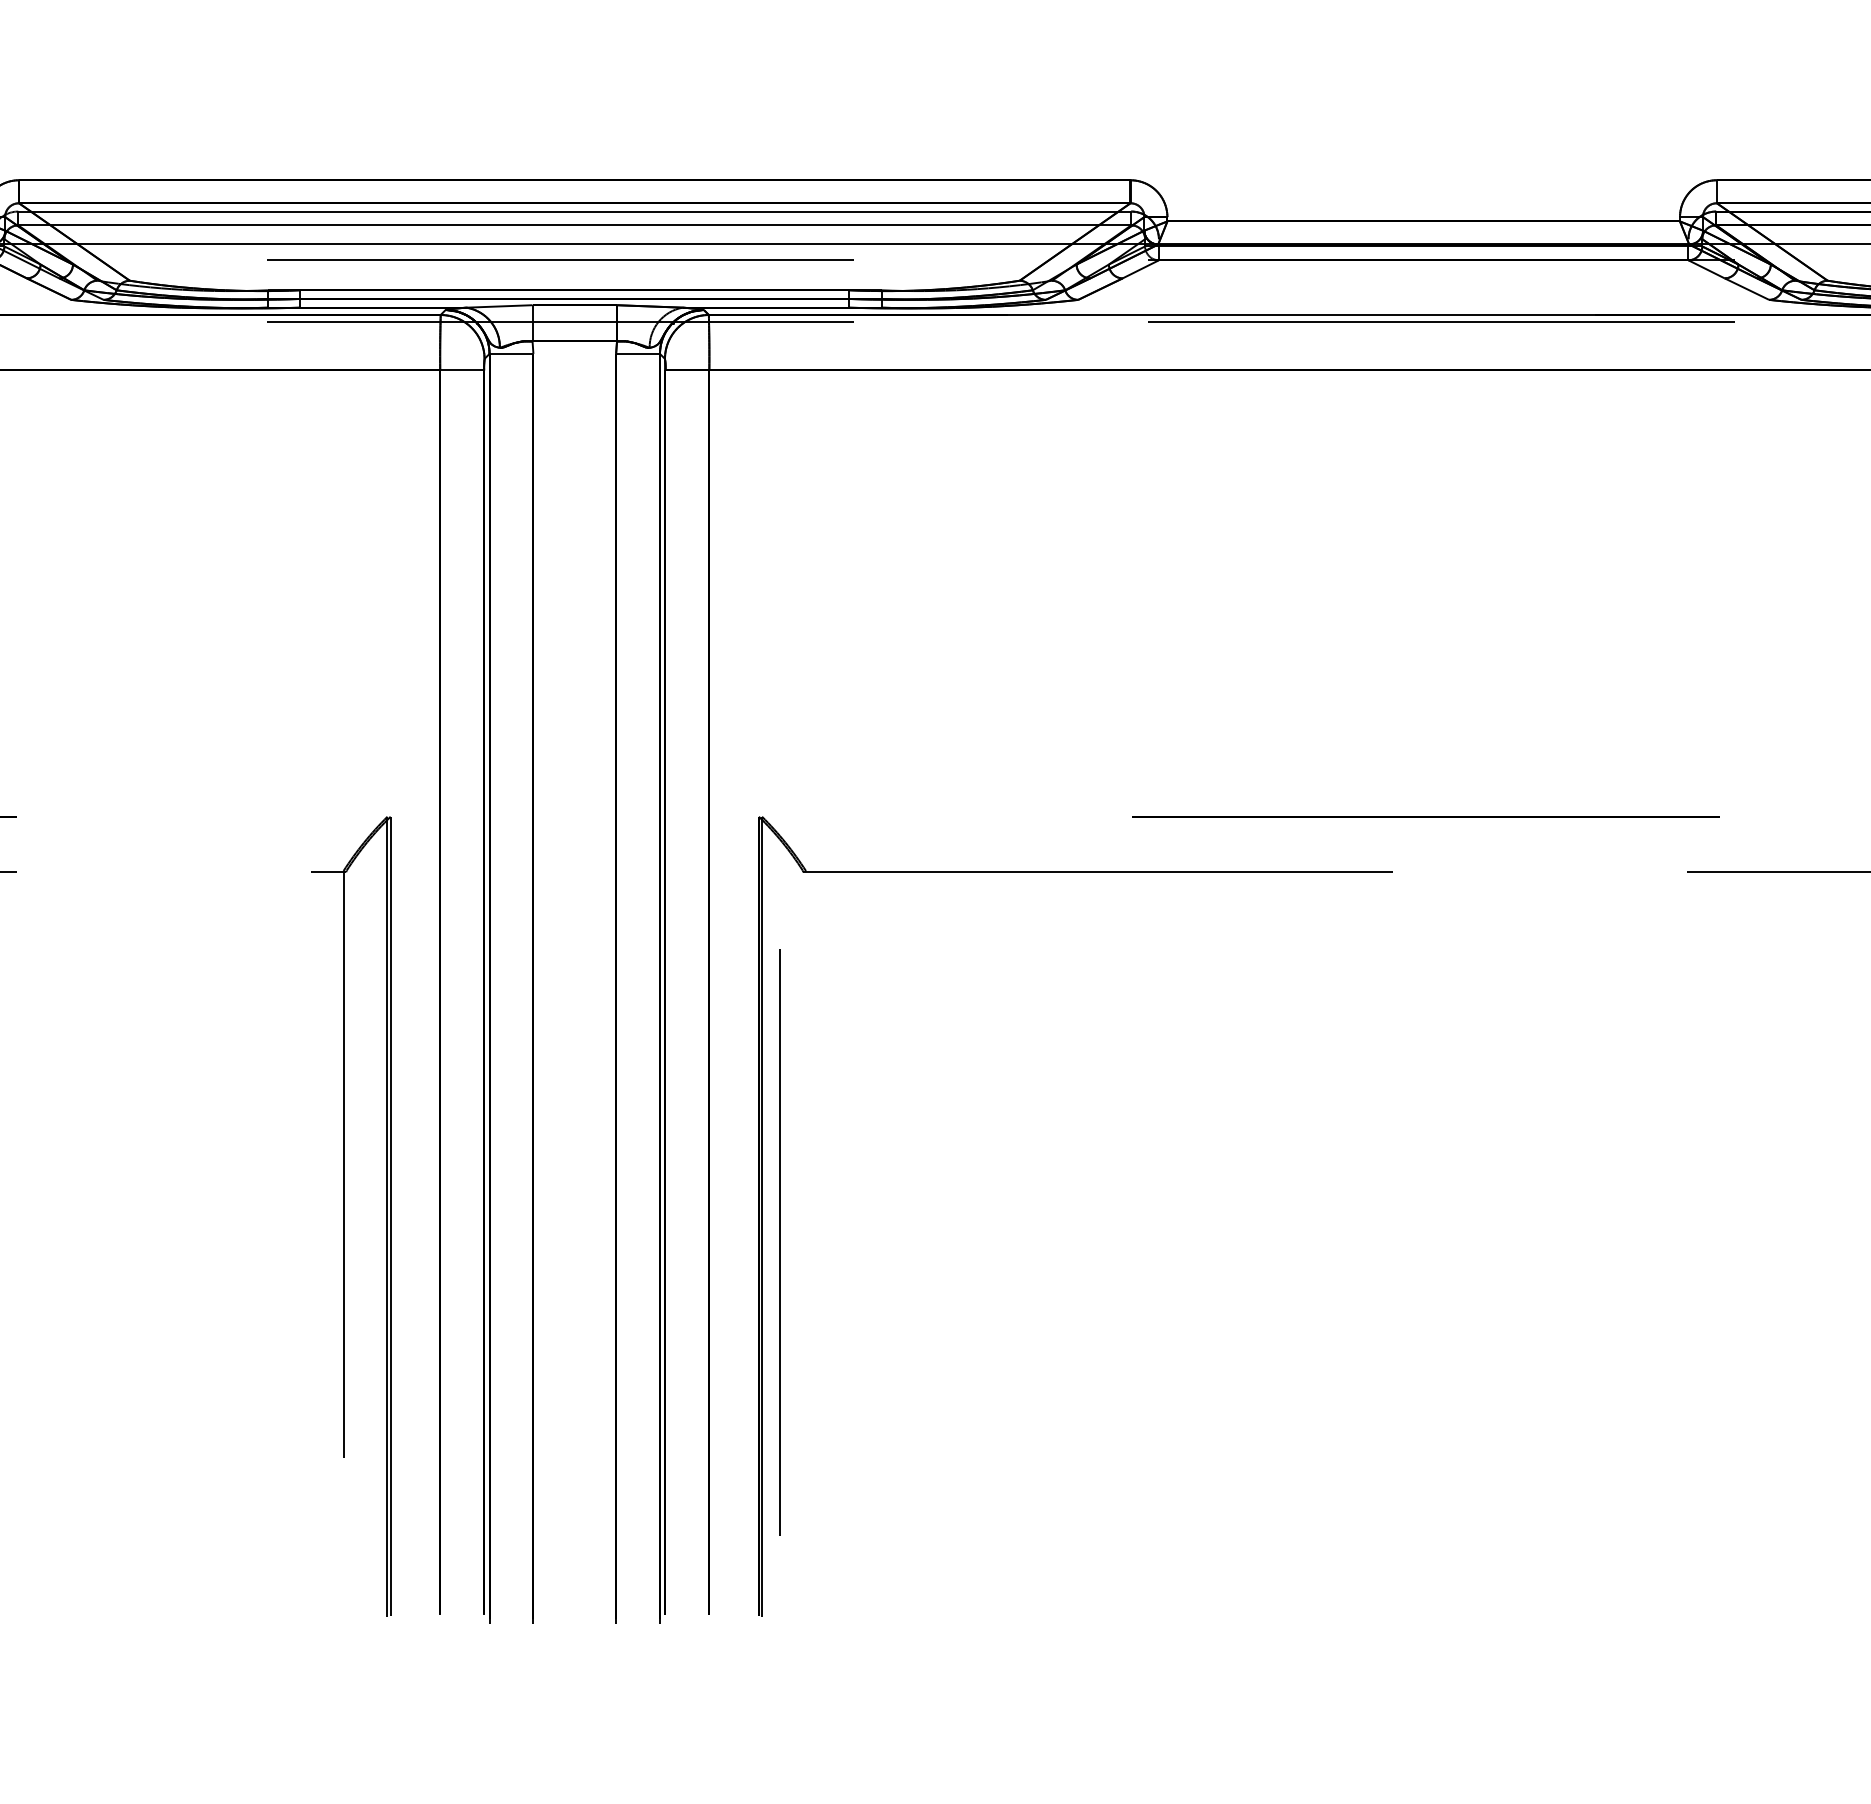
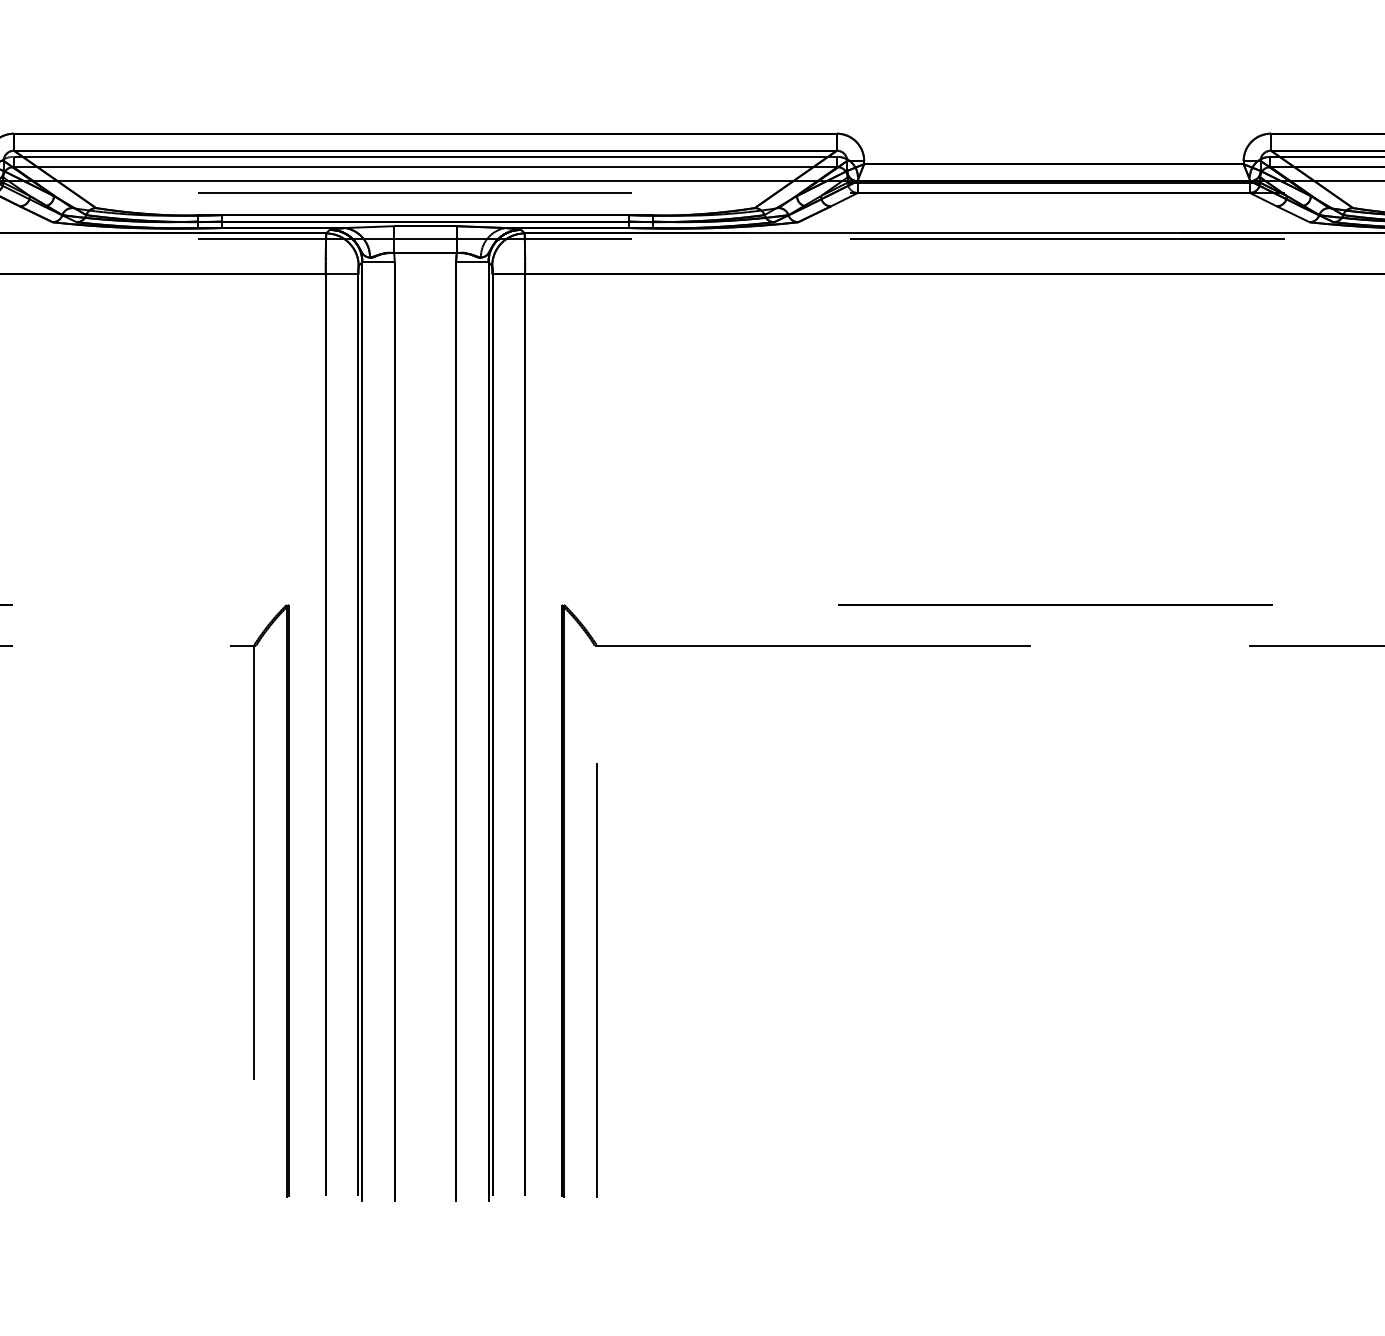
line: (779, 1242) -> (596, 980), moved

